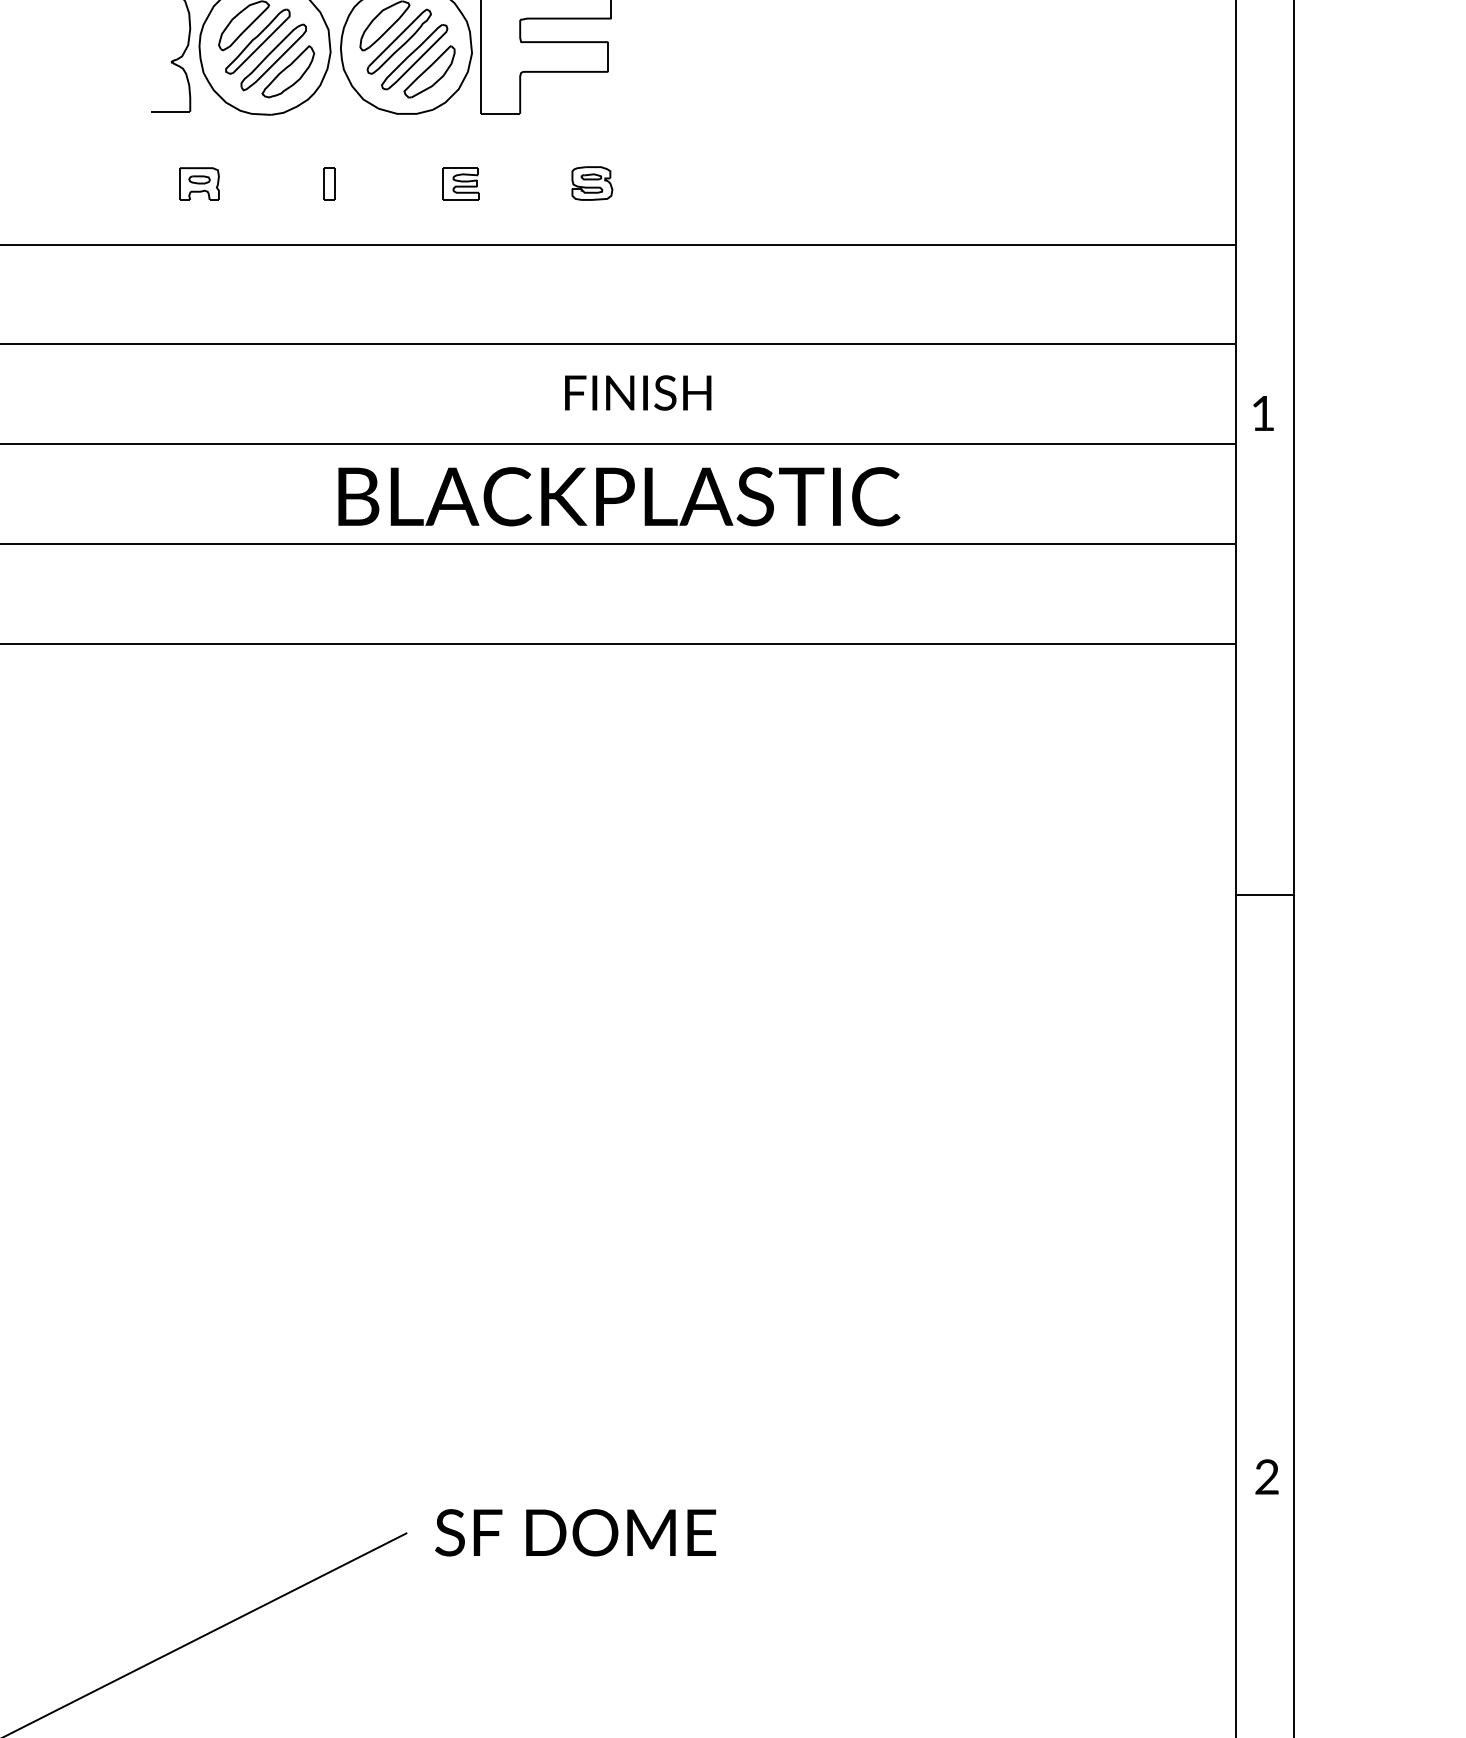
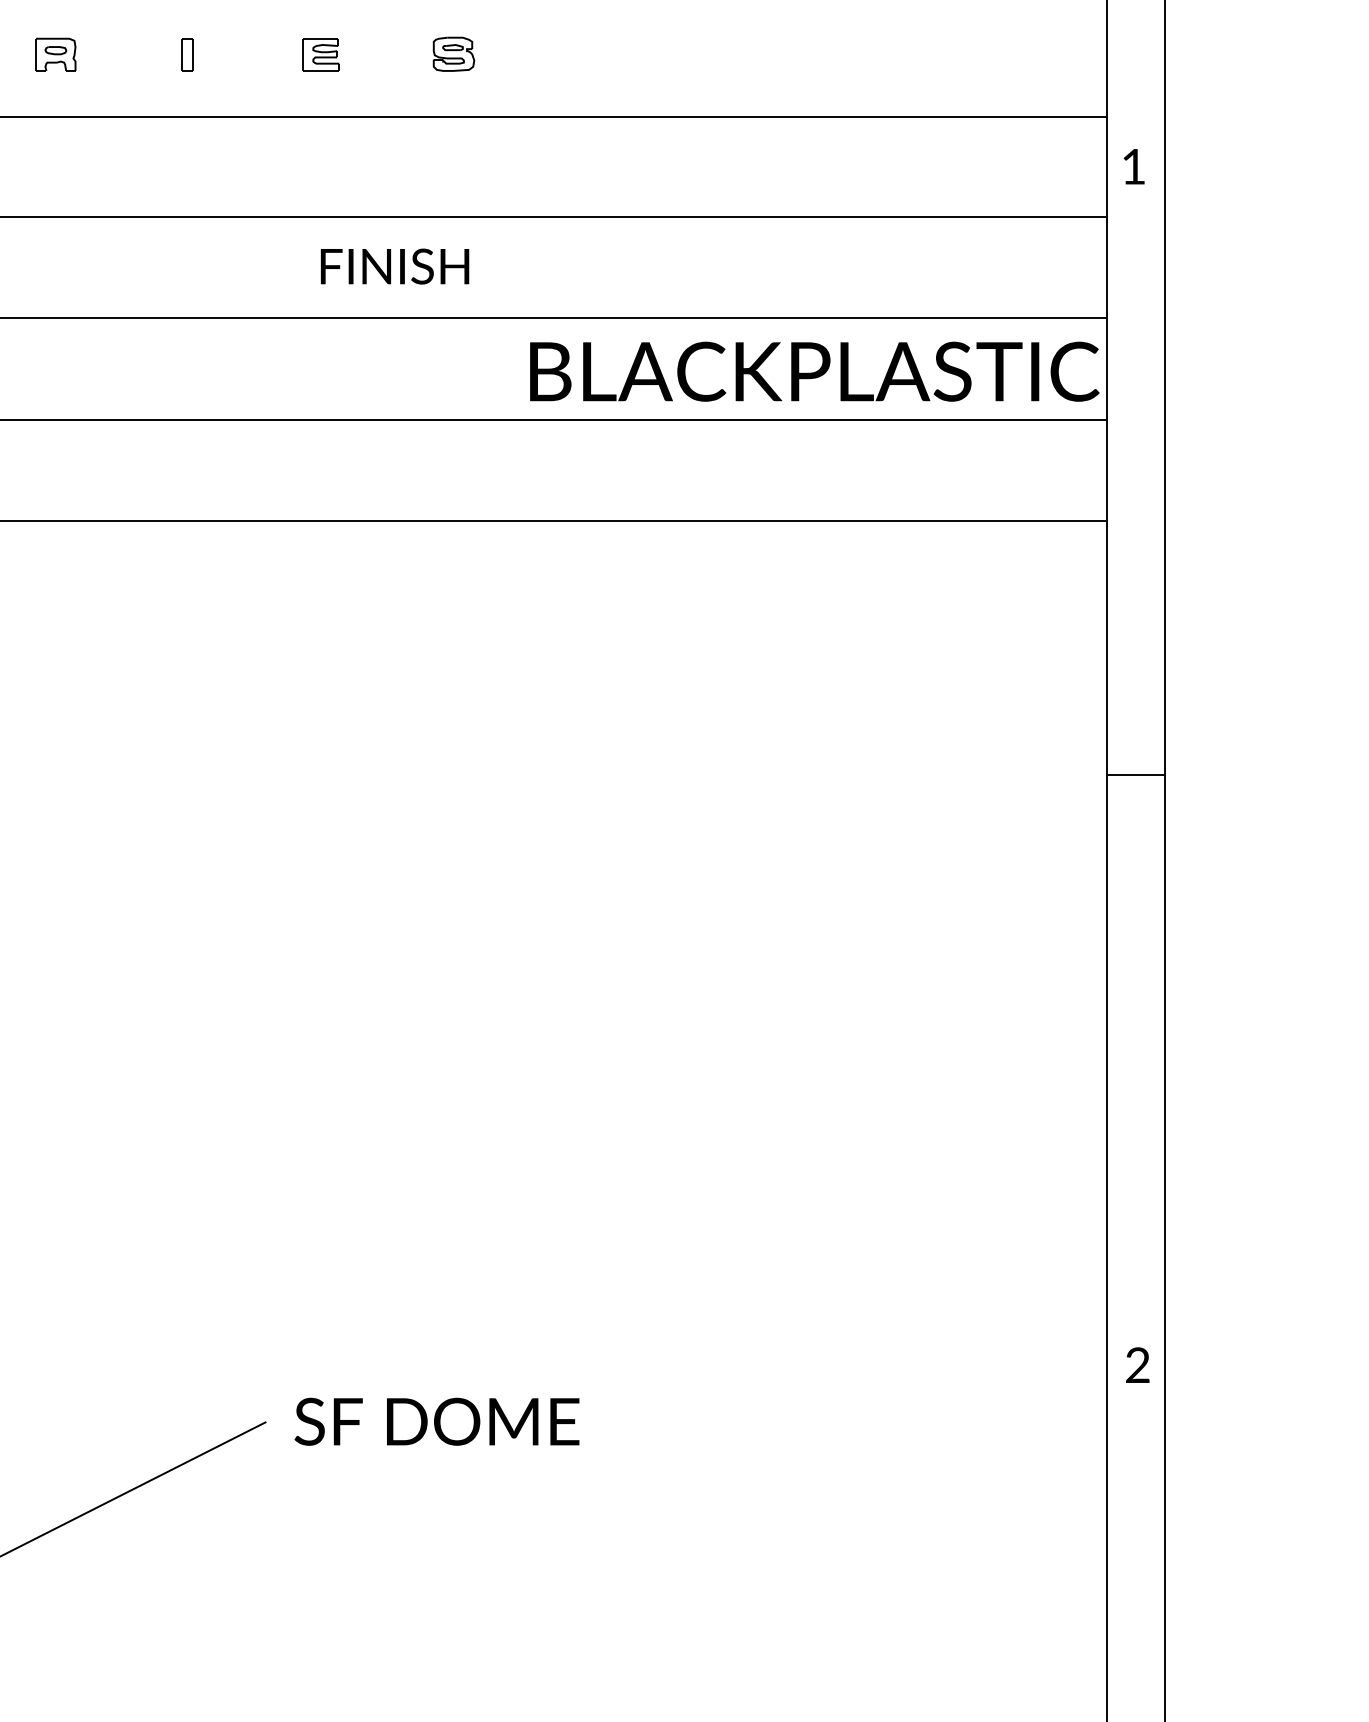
text: (638, 392) -> (395, 266), moved
text: (1263, 413) -> (1134, 166), moved
text: (619, 496) -> (814, 371), moved

